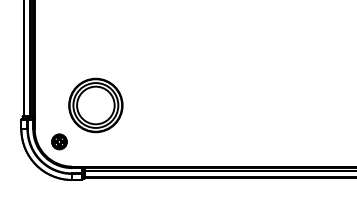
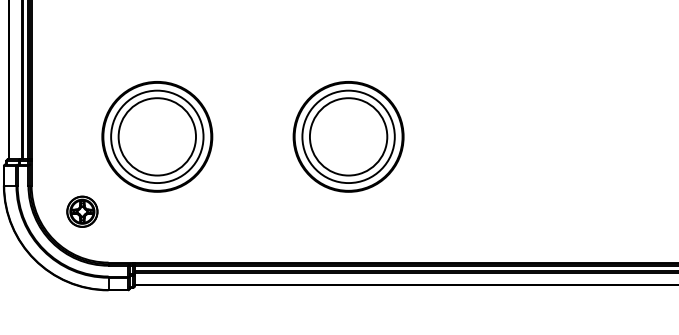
part: (188, 105) -> (347, 136), added

